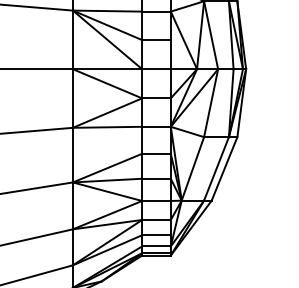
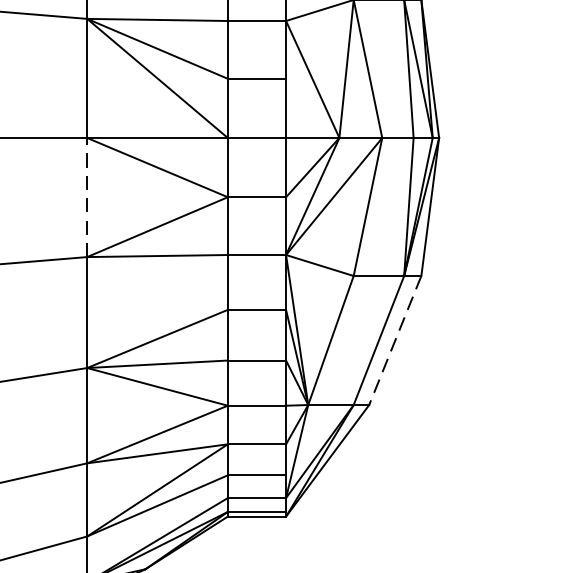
line: (72, 98) -> (86, 197), solid -> dashed
line: (224, 169) -> (395, 341), solid -> dashed

